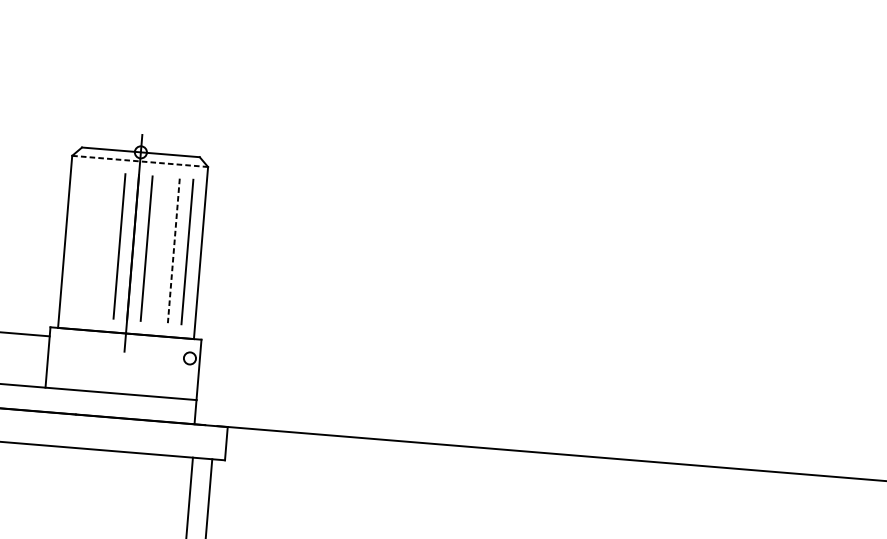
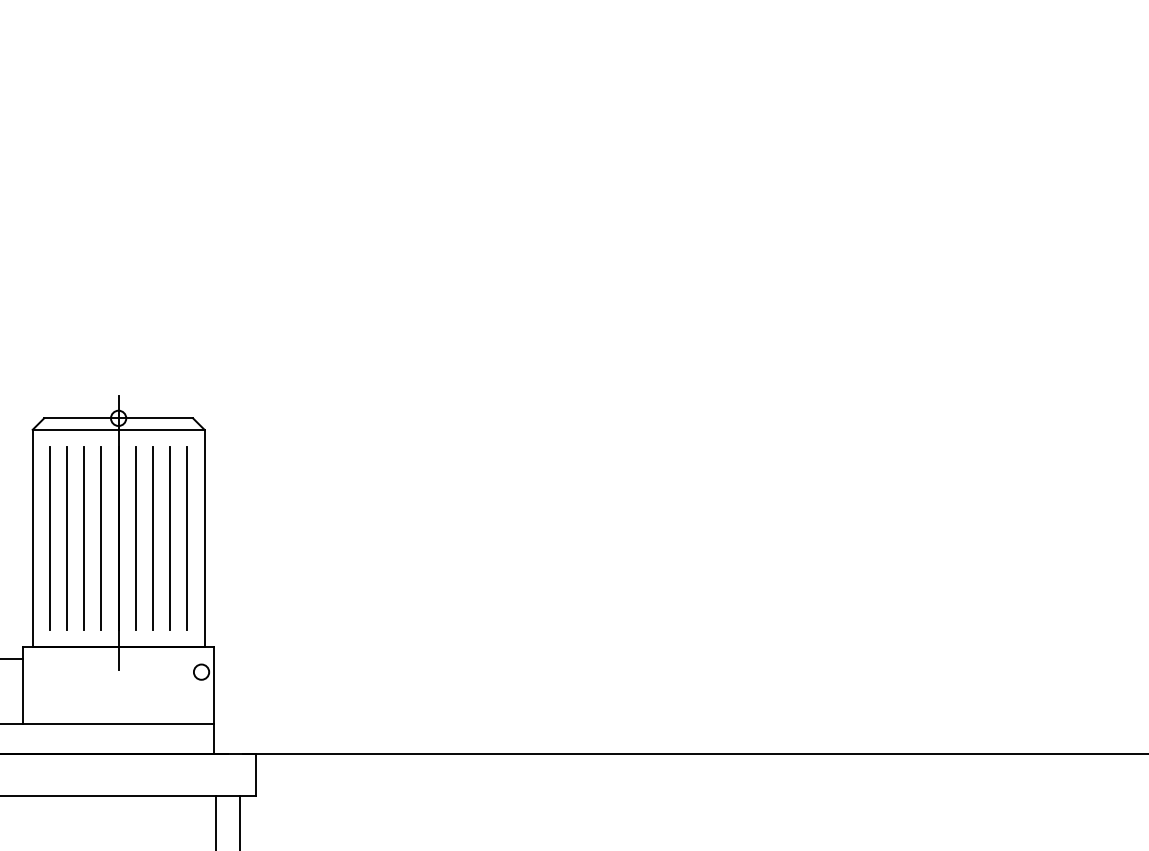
line: (140, 161) -> (118, 429), dashed -> solid
line: (78, 242) -> (49, 538), added
line: (92, 244) -> (67, 538), added
line: (106, 245) -> (84, 538), added
line: (159, 249) -> (152, 538), added
line: (174, 251) -> (170, 539), dashed -> solid

